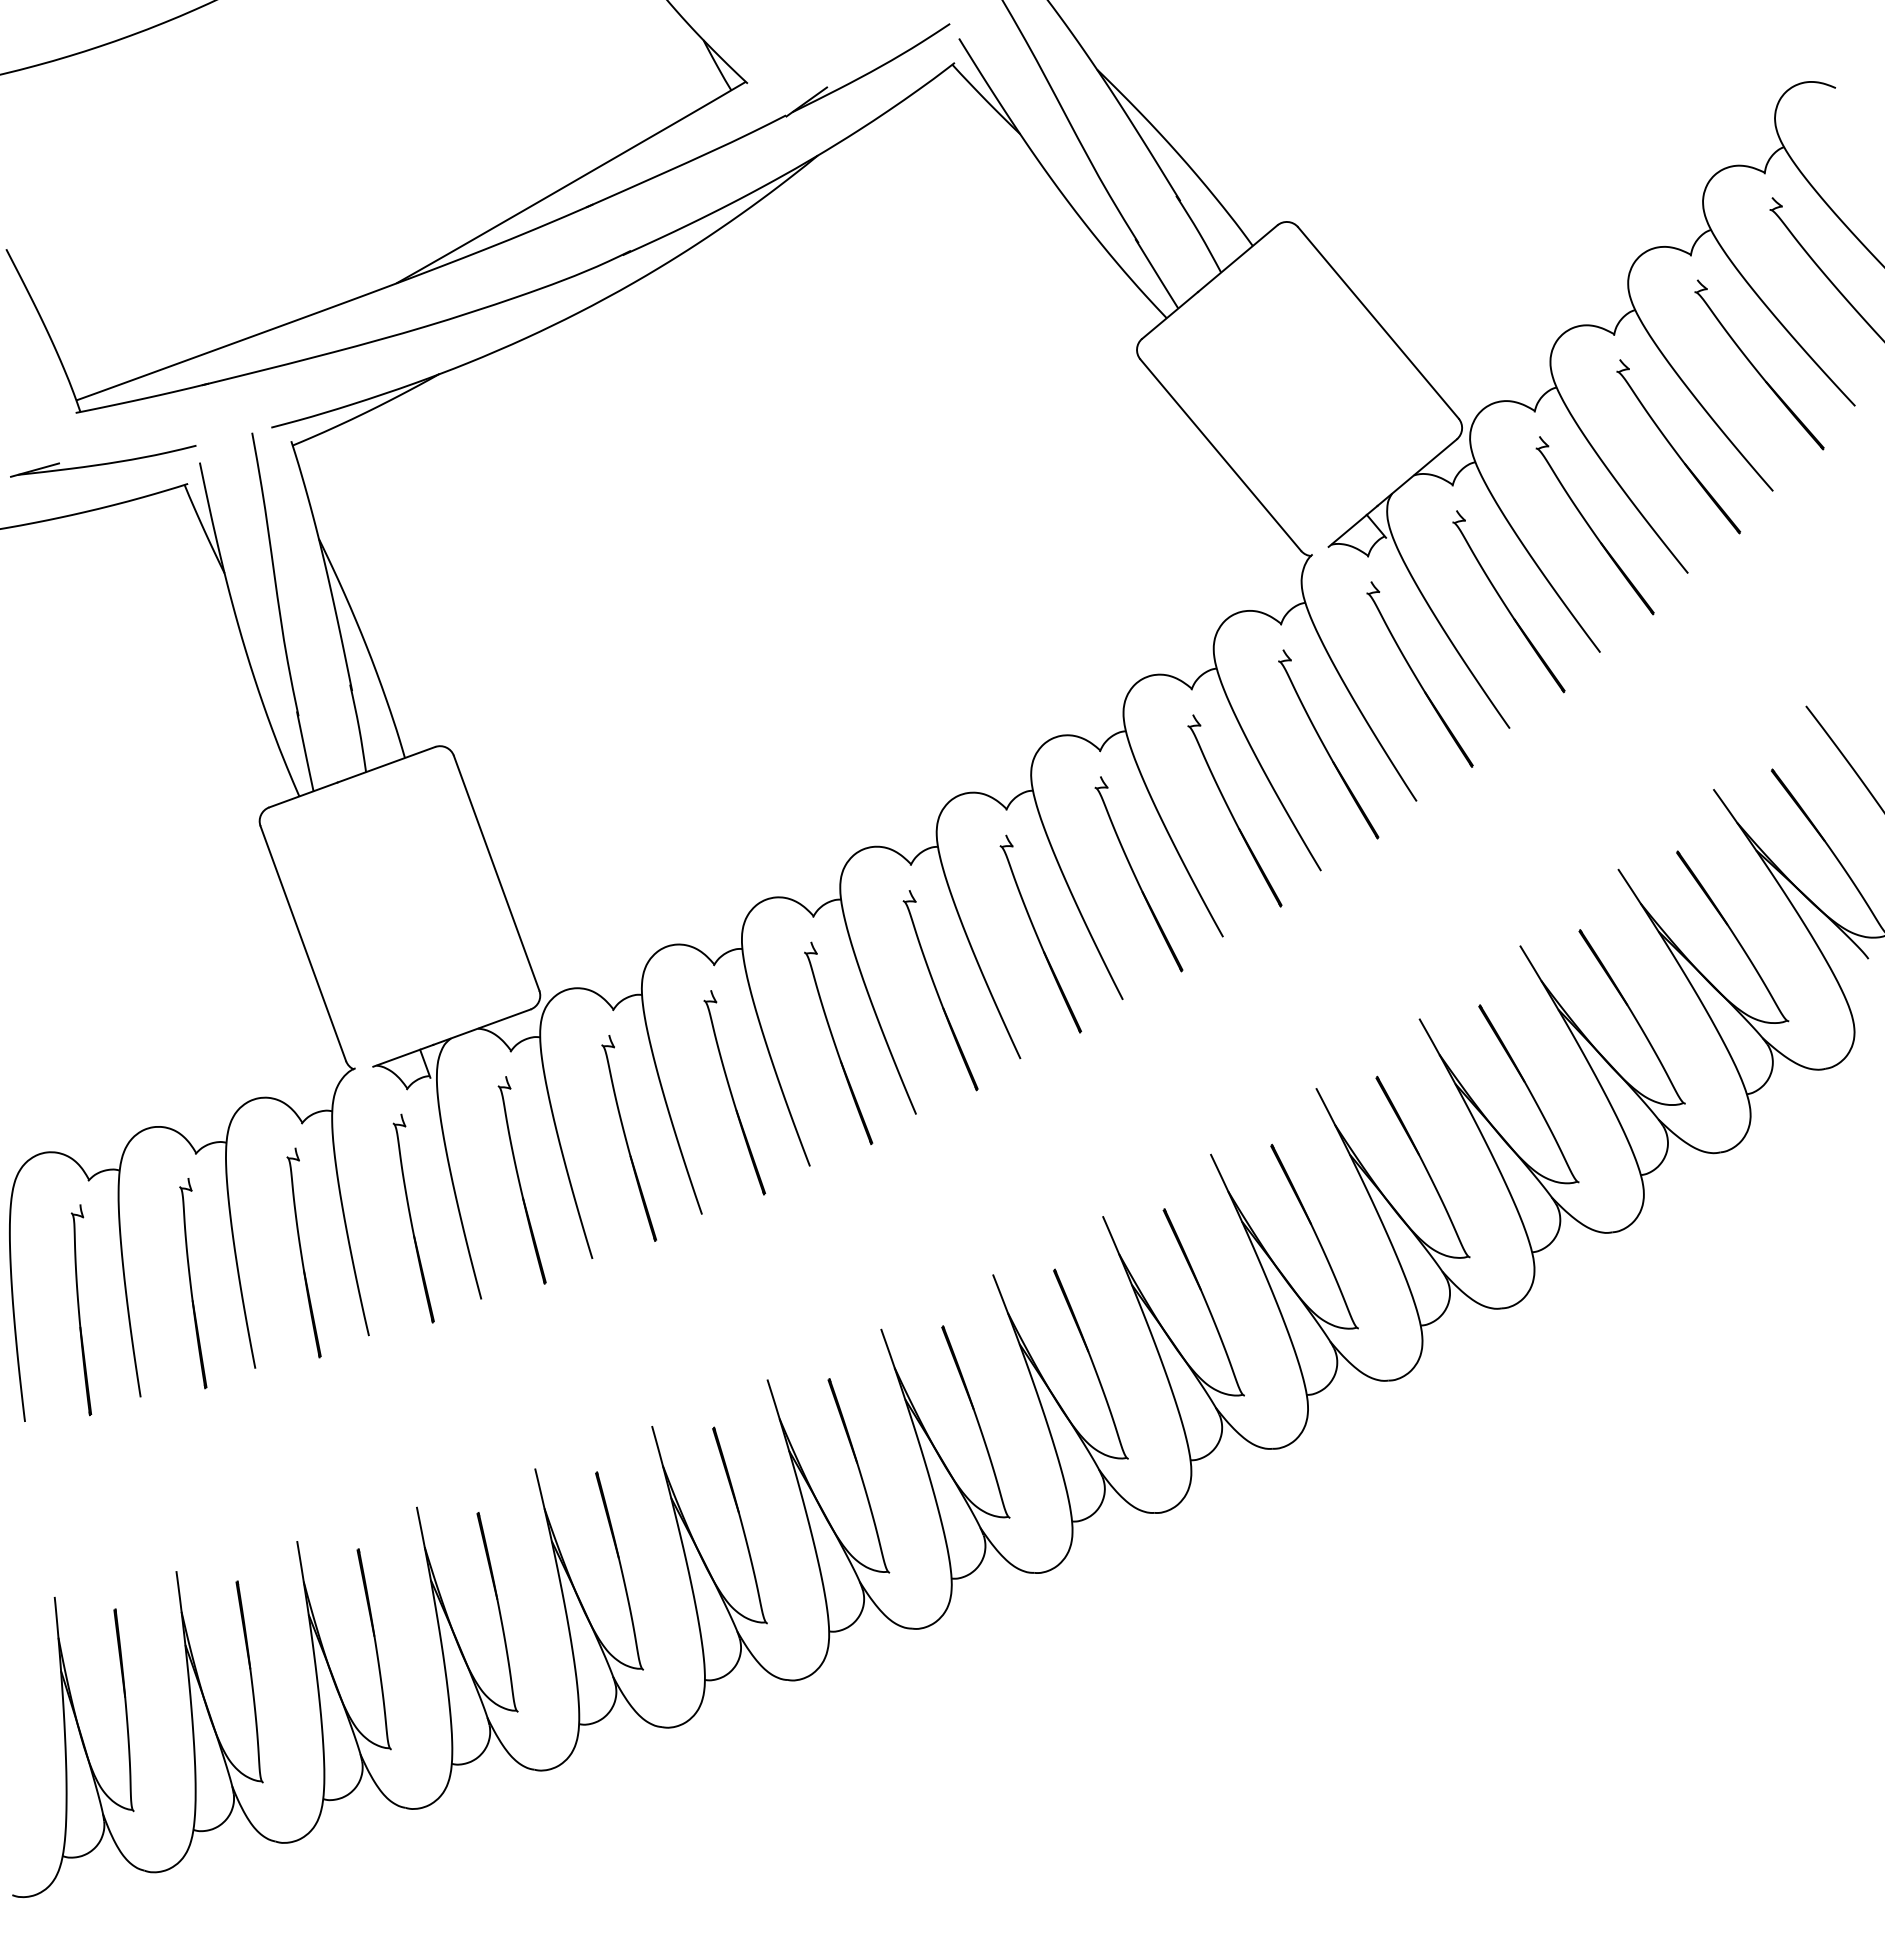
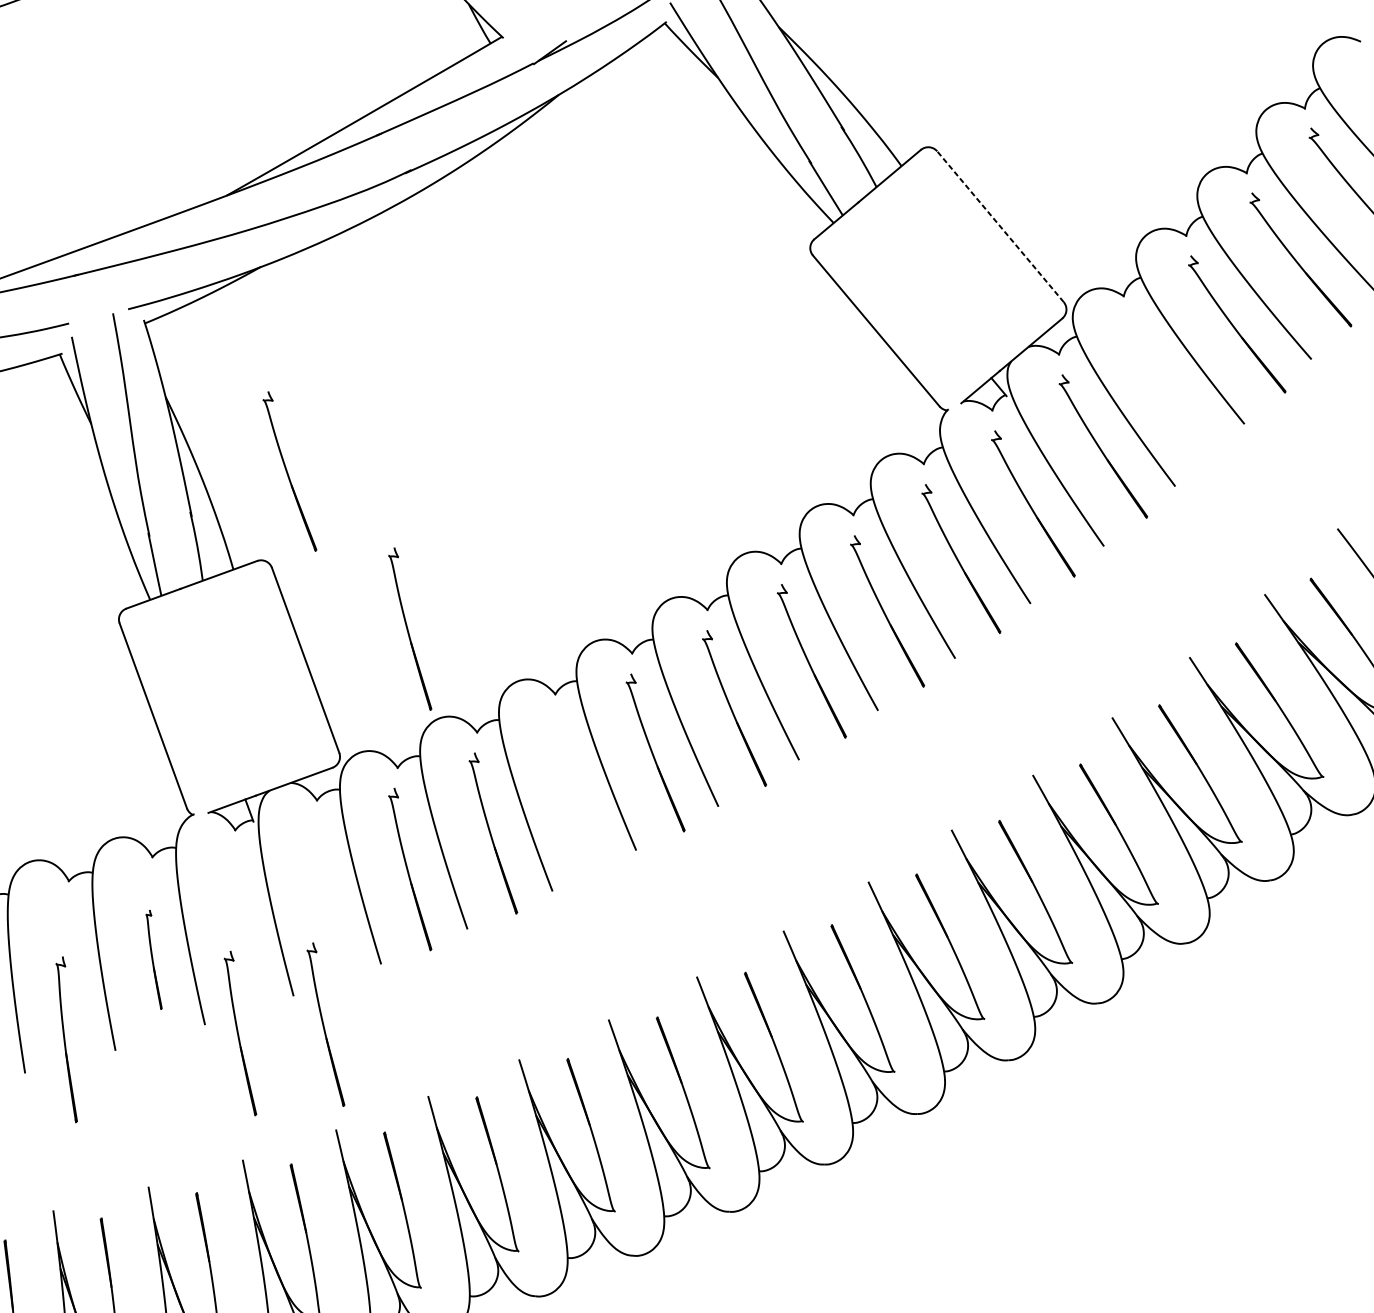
line: (1378, 322) -> (1000, 226), solid -> dashed
part: (1594, 525) -> (1170, 386), removed
part: (629, 833) -> (410, 629), added
part: (838, 1042) -> (289, 470), moved
part: (521, 1180) -> (325, 1024), moved
part: (413, 1218) -> (240, 1033), moved
part: (303, 1252) -> (153, 959), size x0.6
part: (193, 1283) -> (66, 1039), moved

